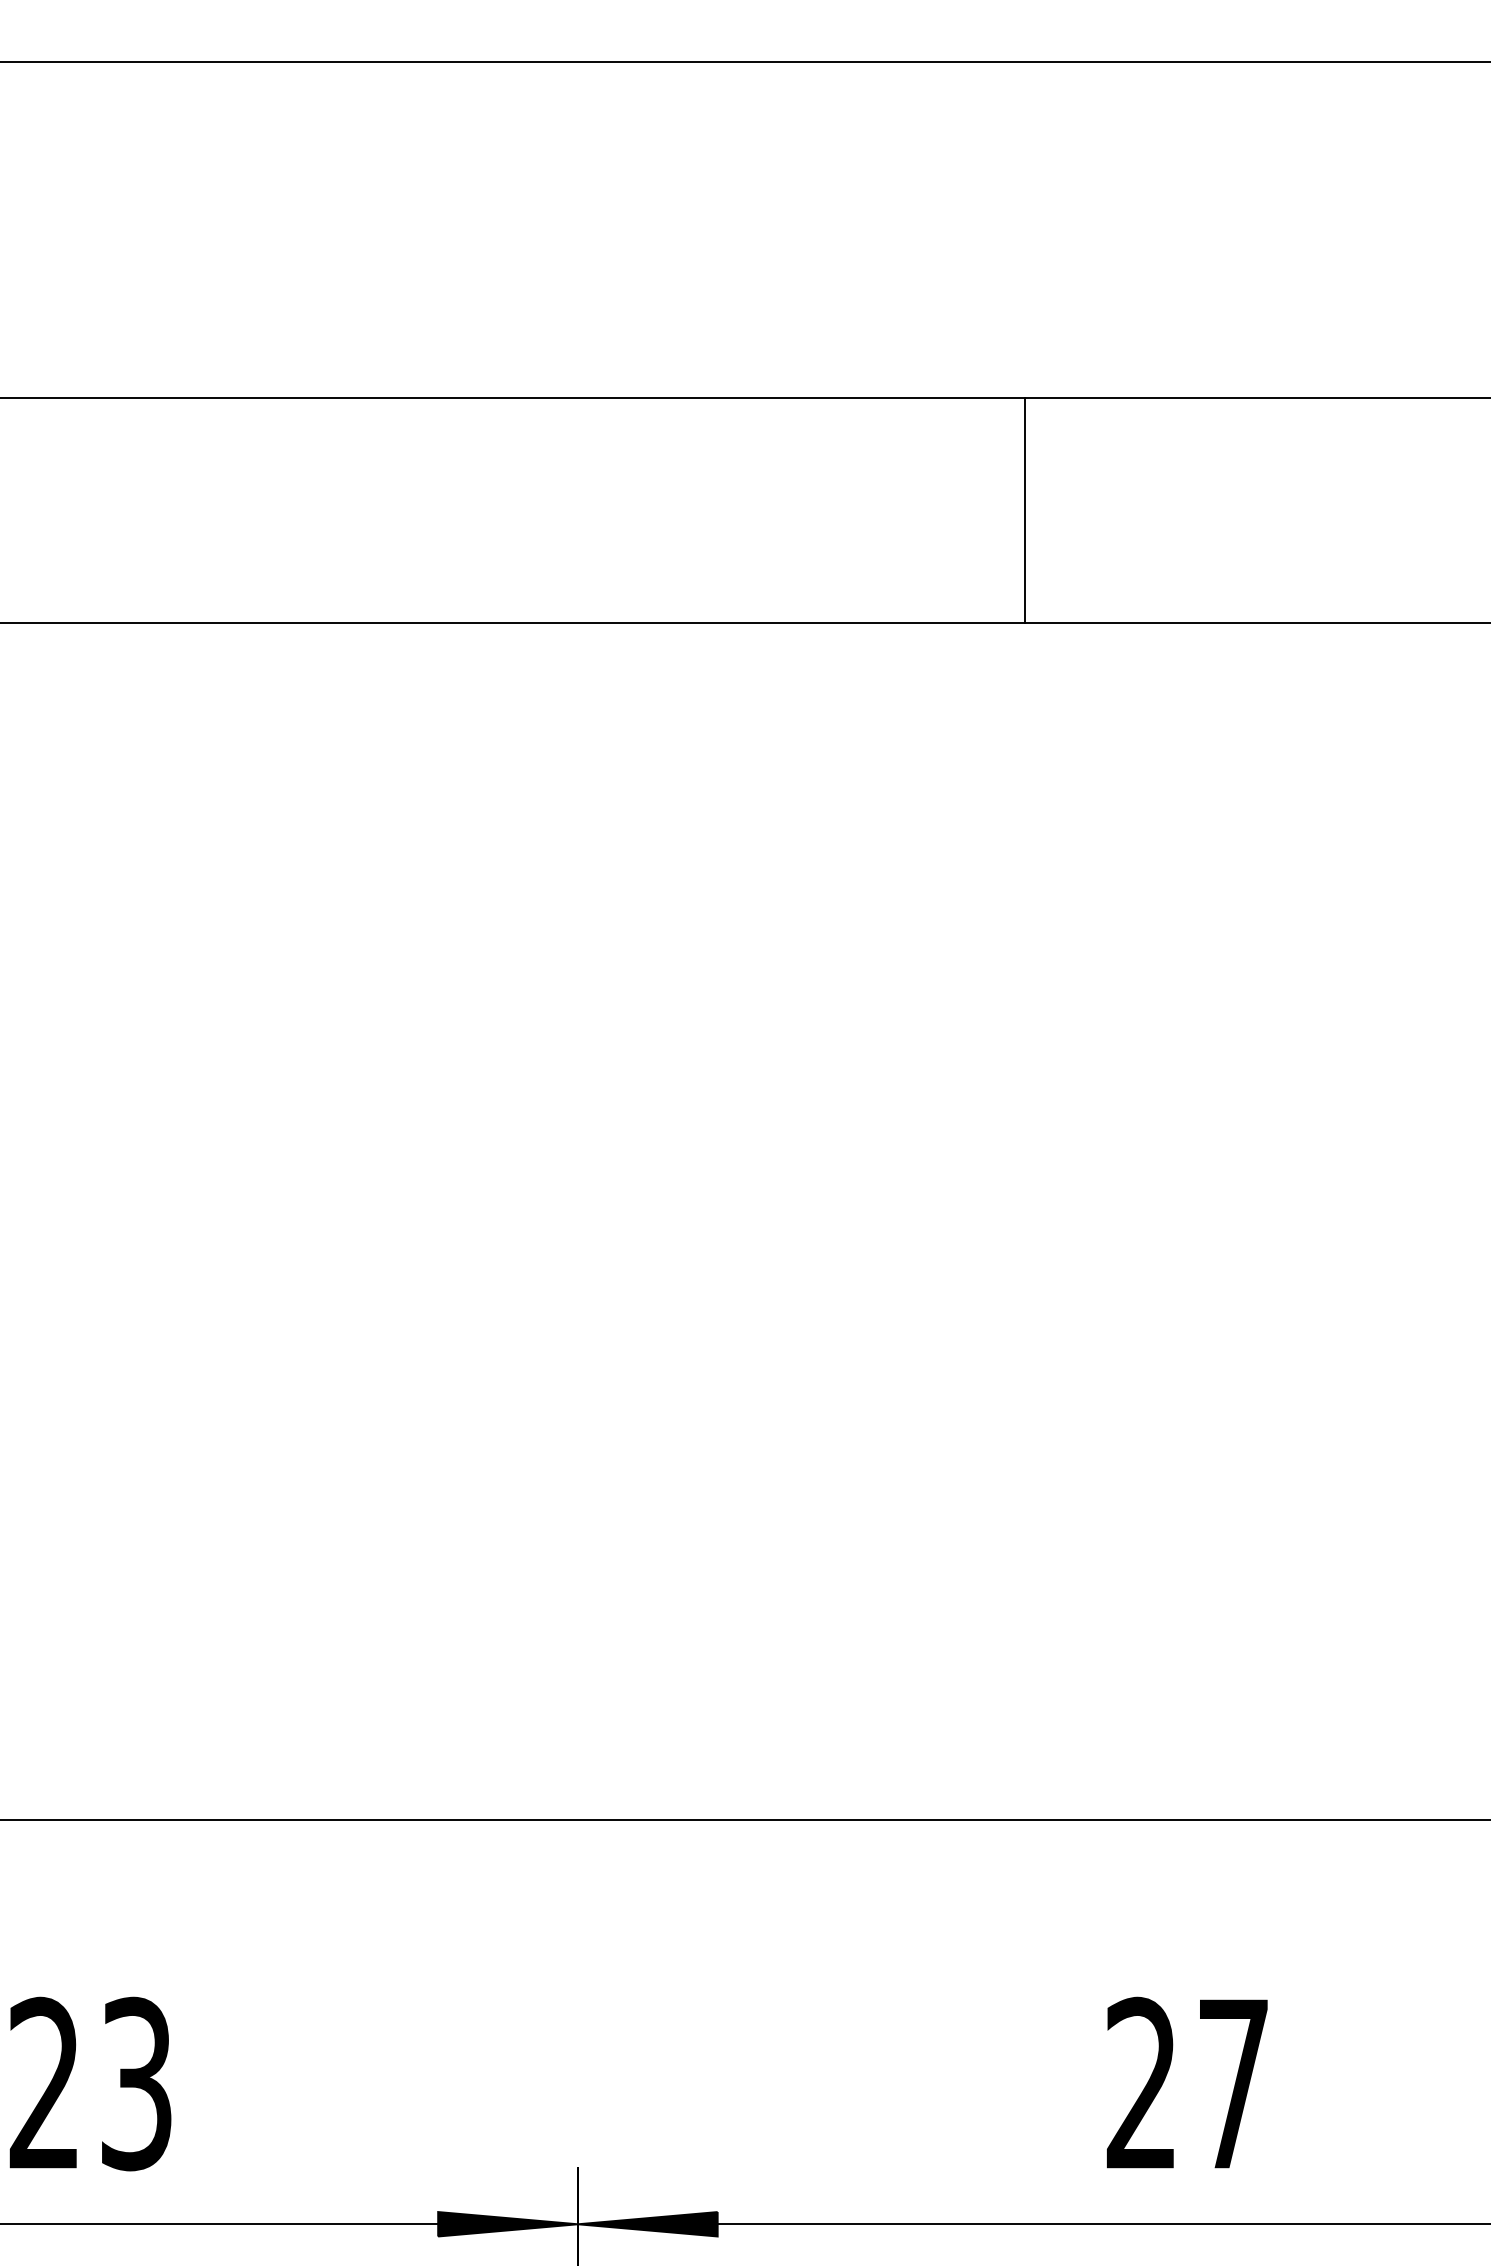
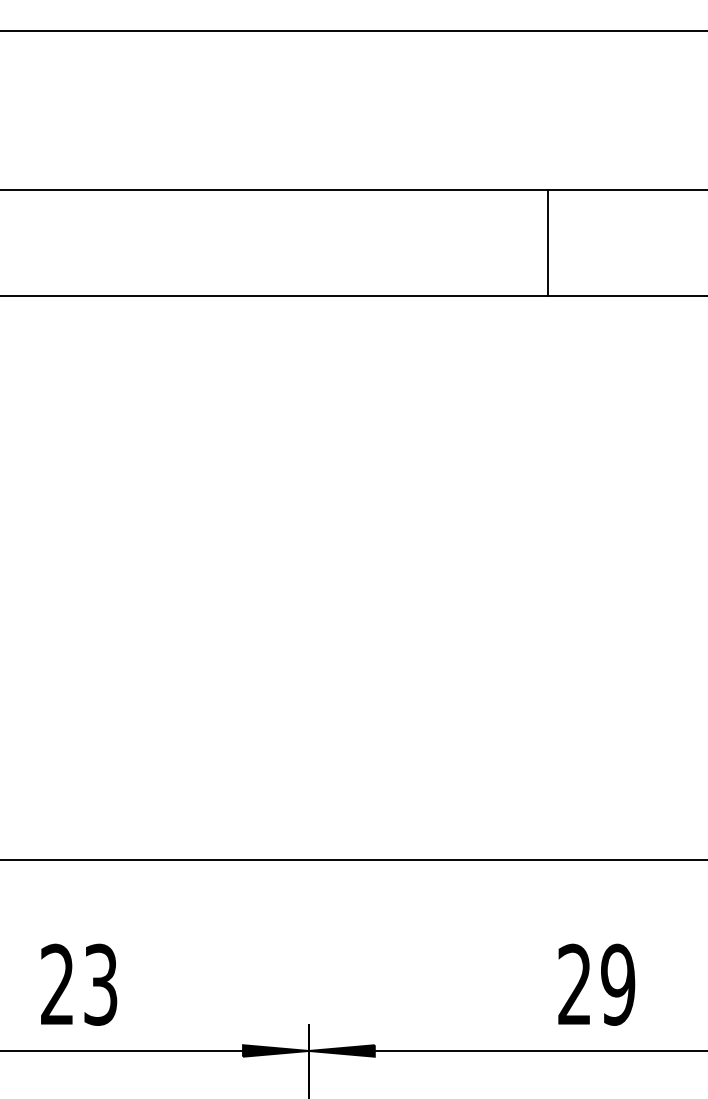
line: (1024, 509) -> (547, 242), moved
text: (1234, 2083) -> (618, 984), 27 -> 29

